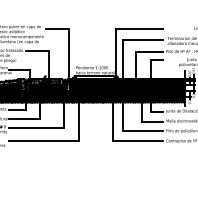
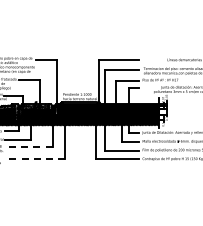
line: (36, 127) -> (28, 147), solid -> dashed
line: (43, 141) -> (34, 159), solid -> dashed

